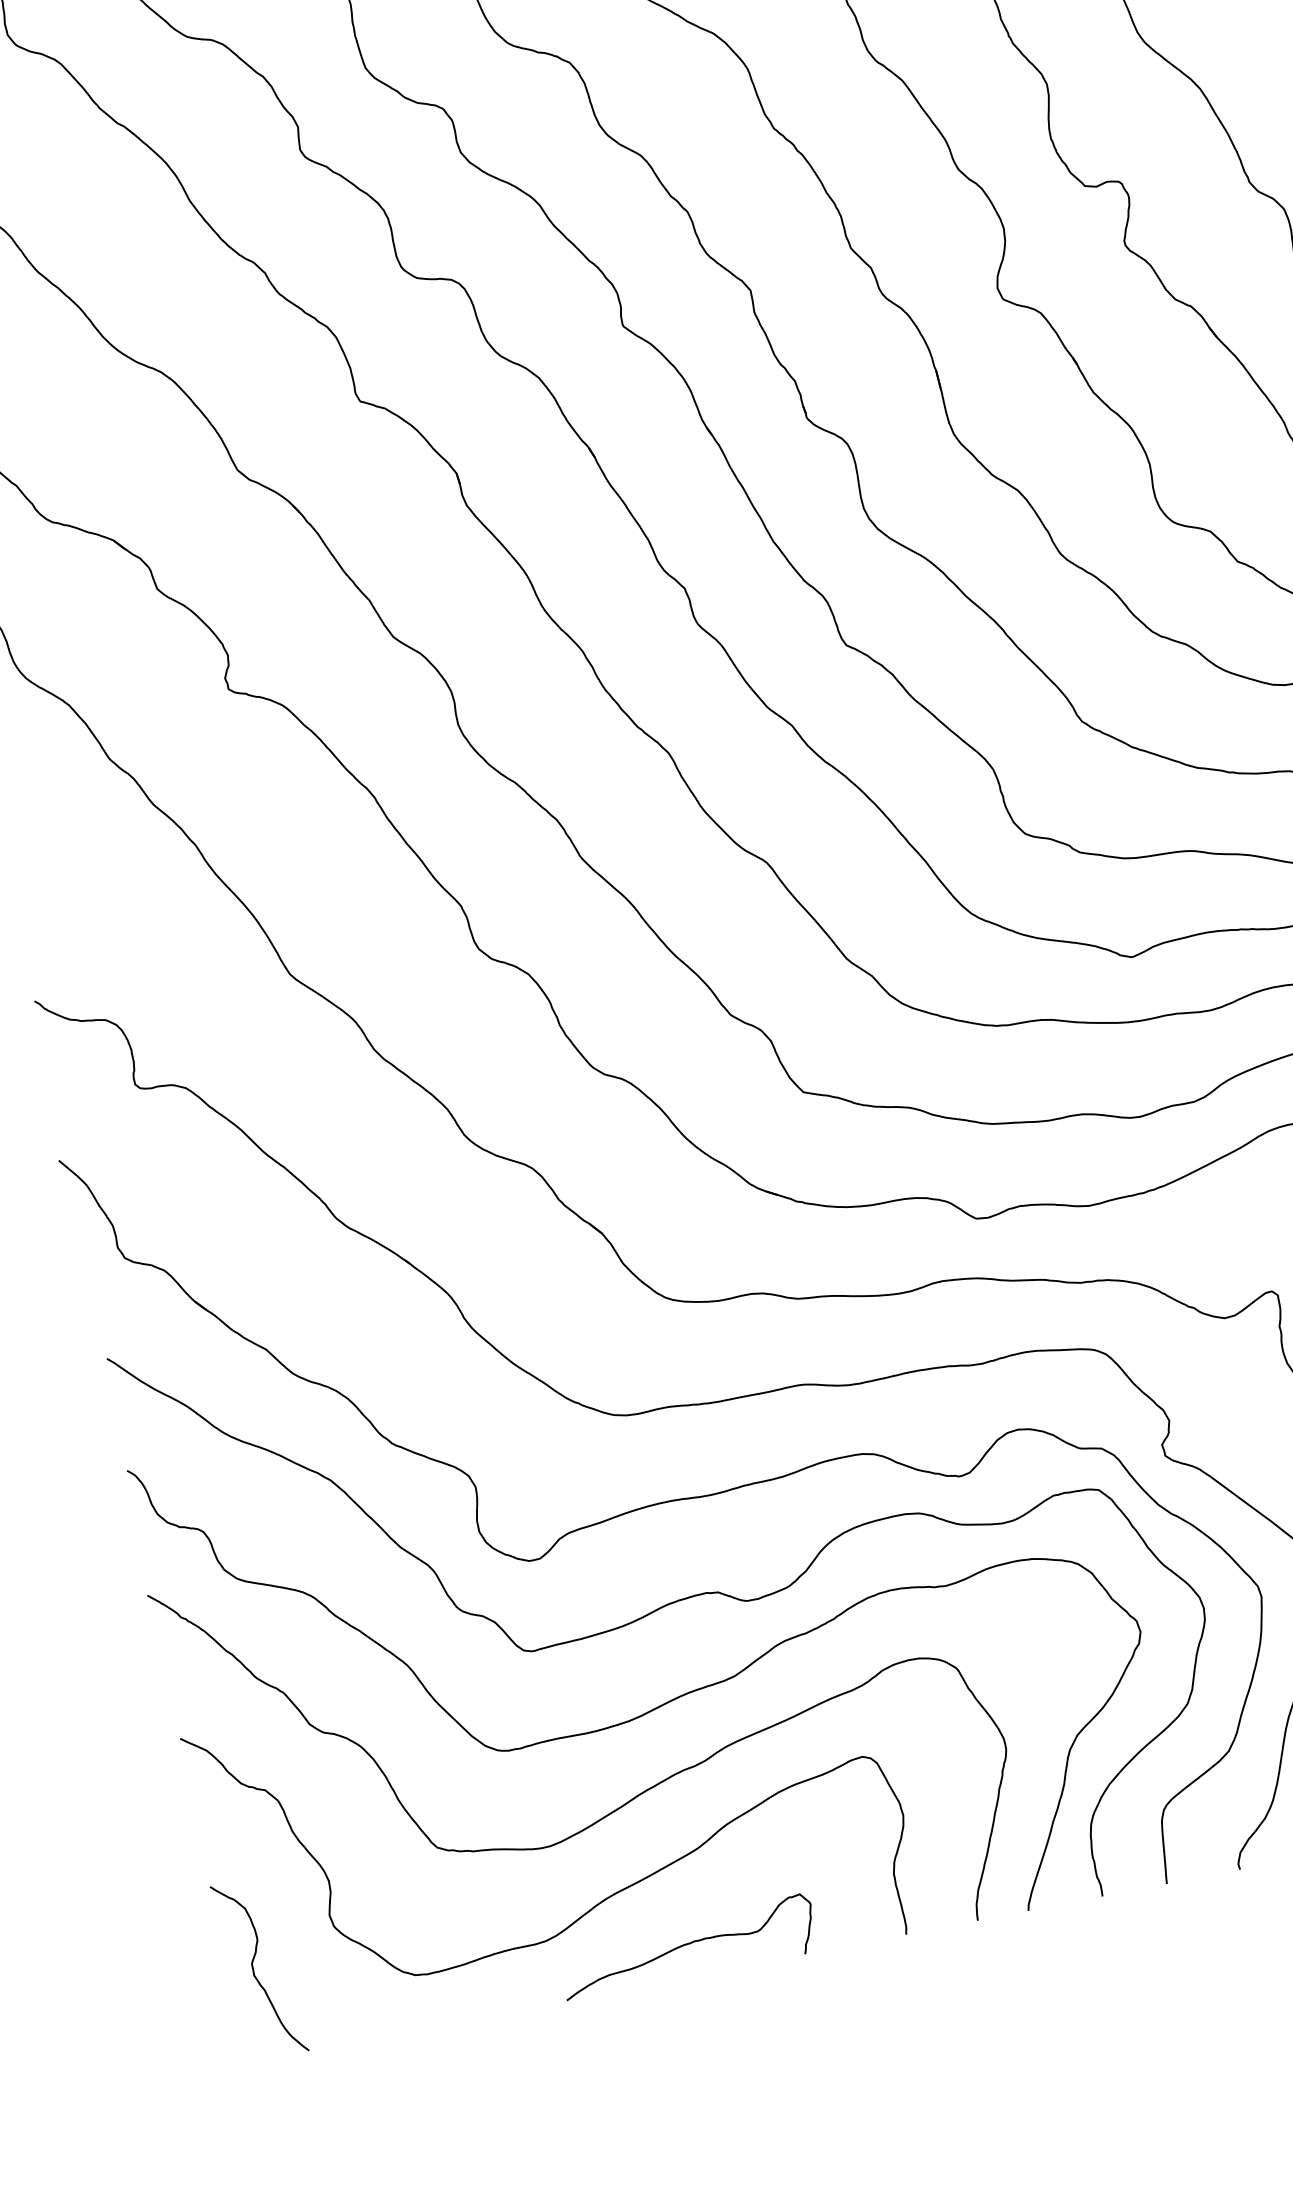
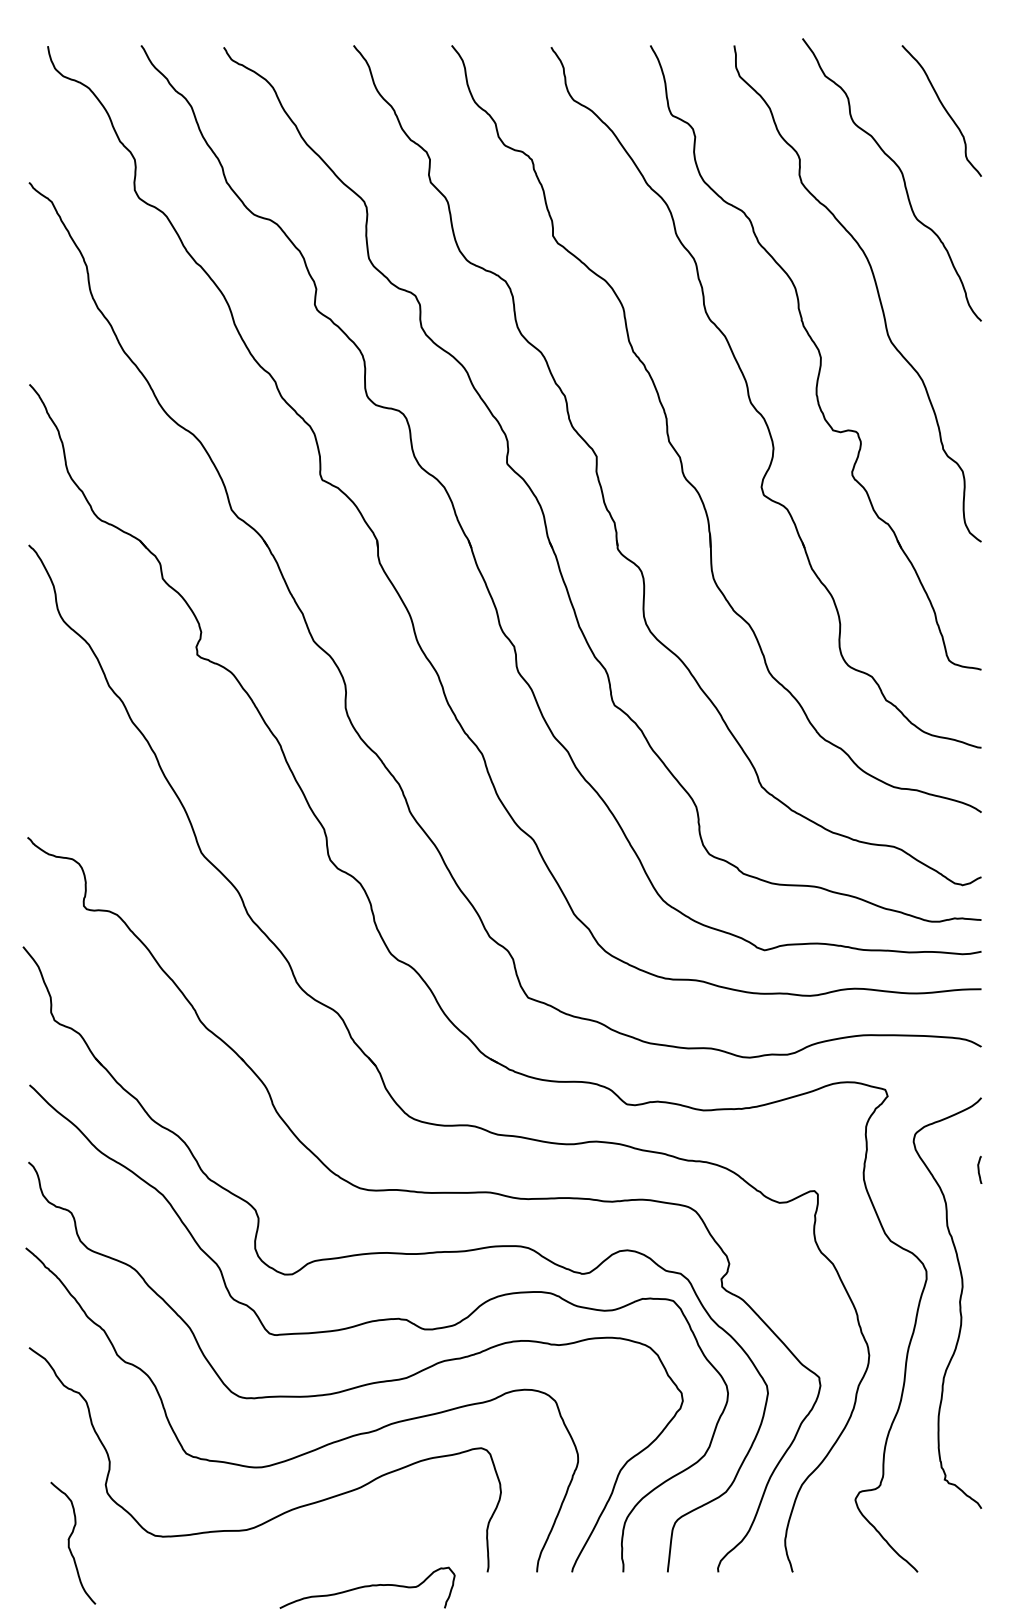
curve: (687, 1945) -> (367, 1587), moved
curve: (253, 1968) -> (69, 1542), moved

